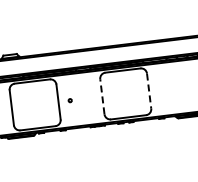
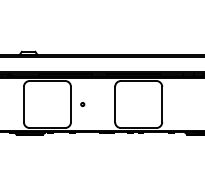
line: (149, 91) -> (162, 104), dashed -> solid
line: (102, 96) -> (115, 104), dashed -> solid

